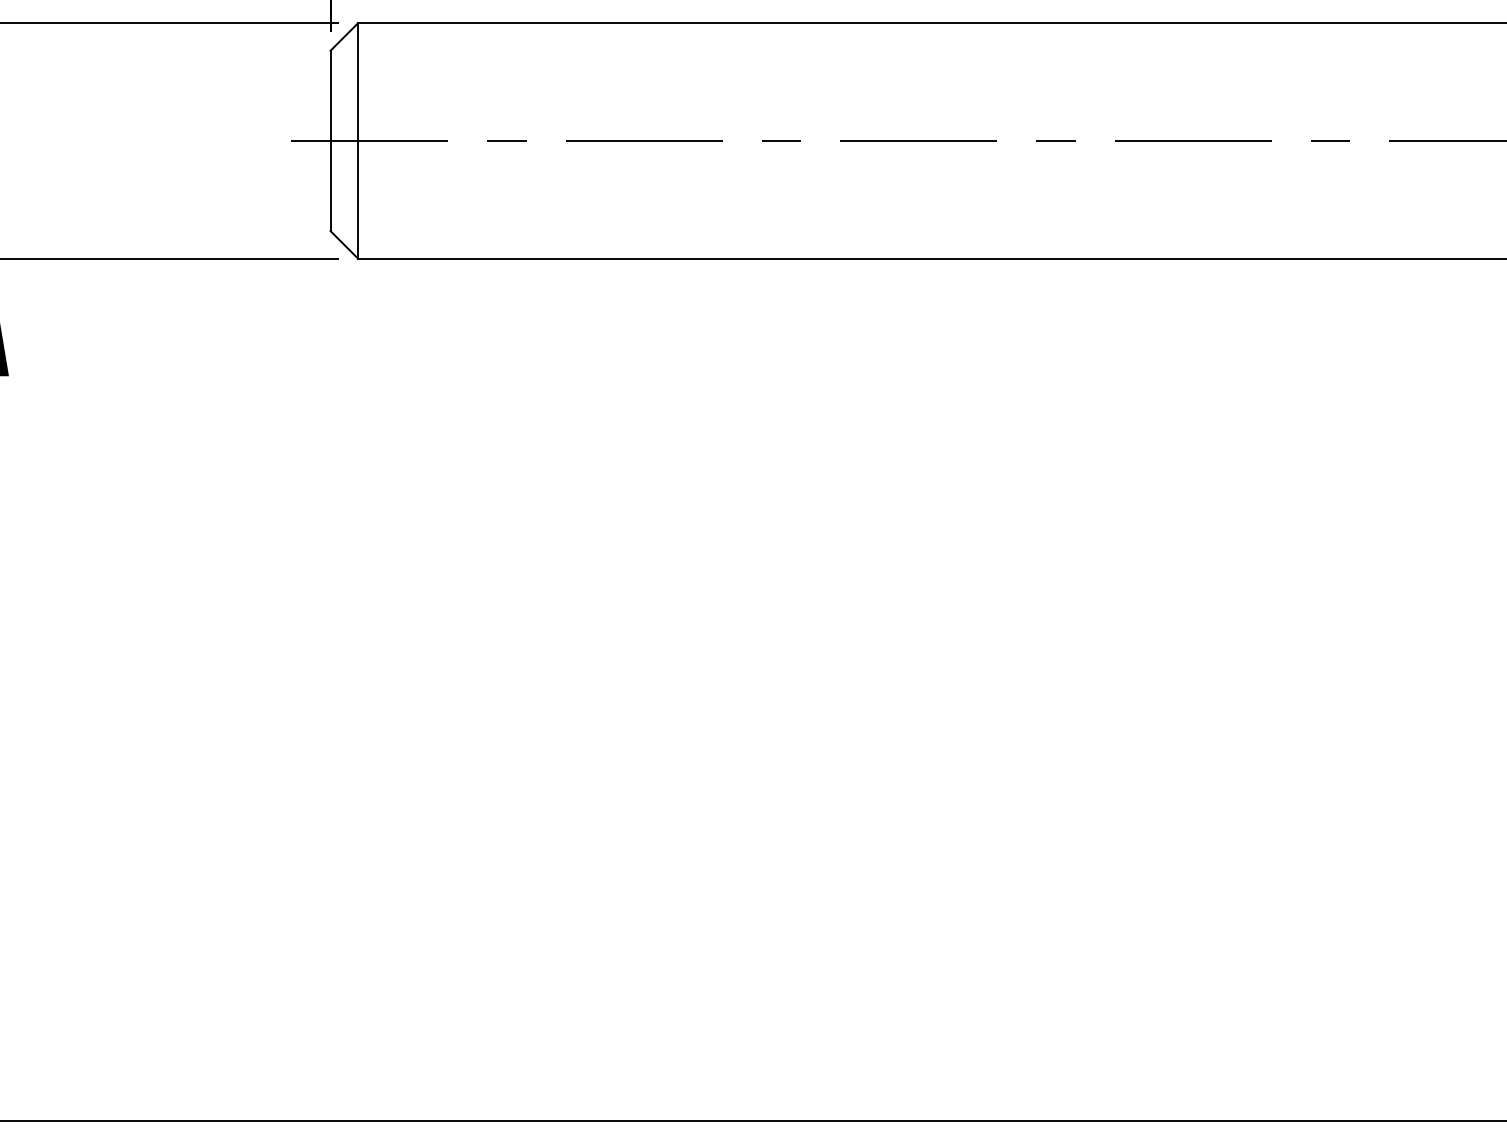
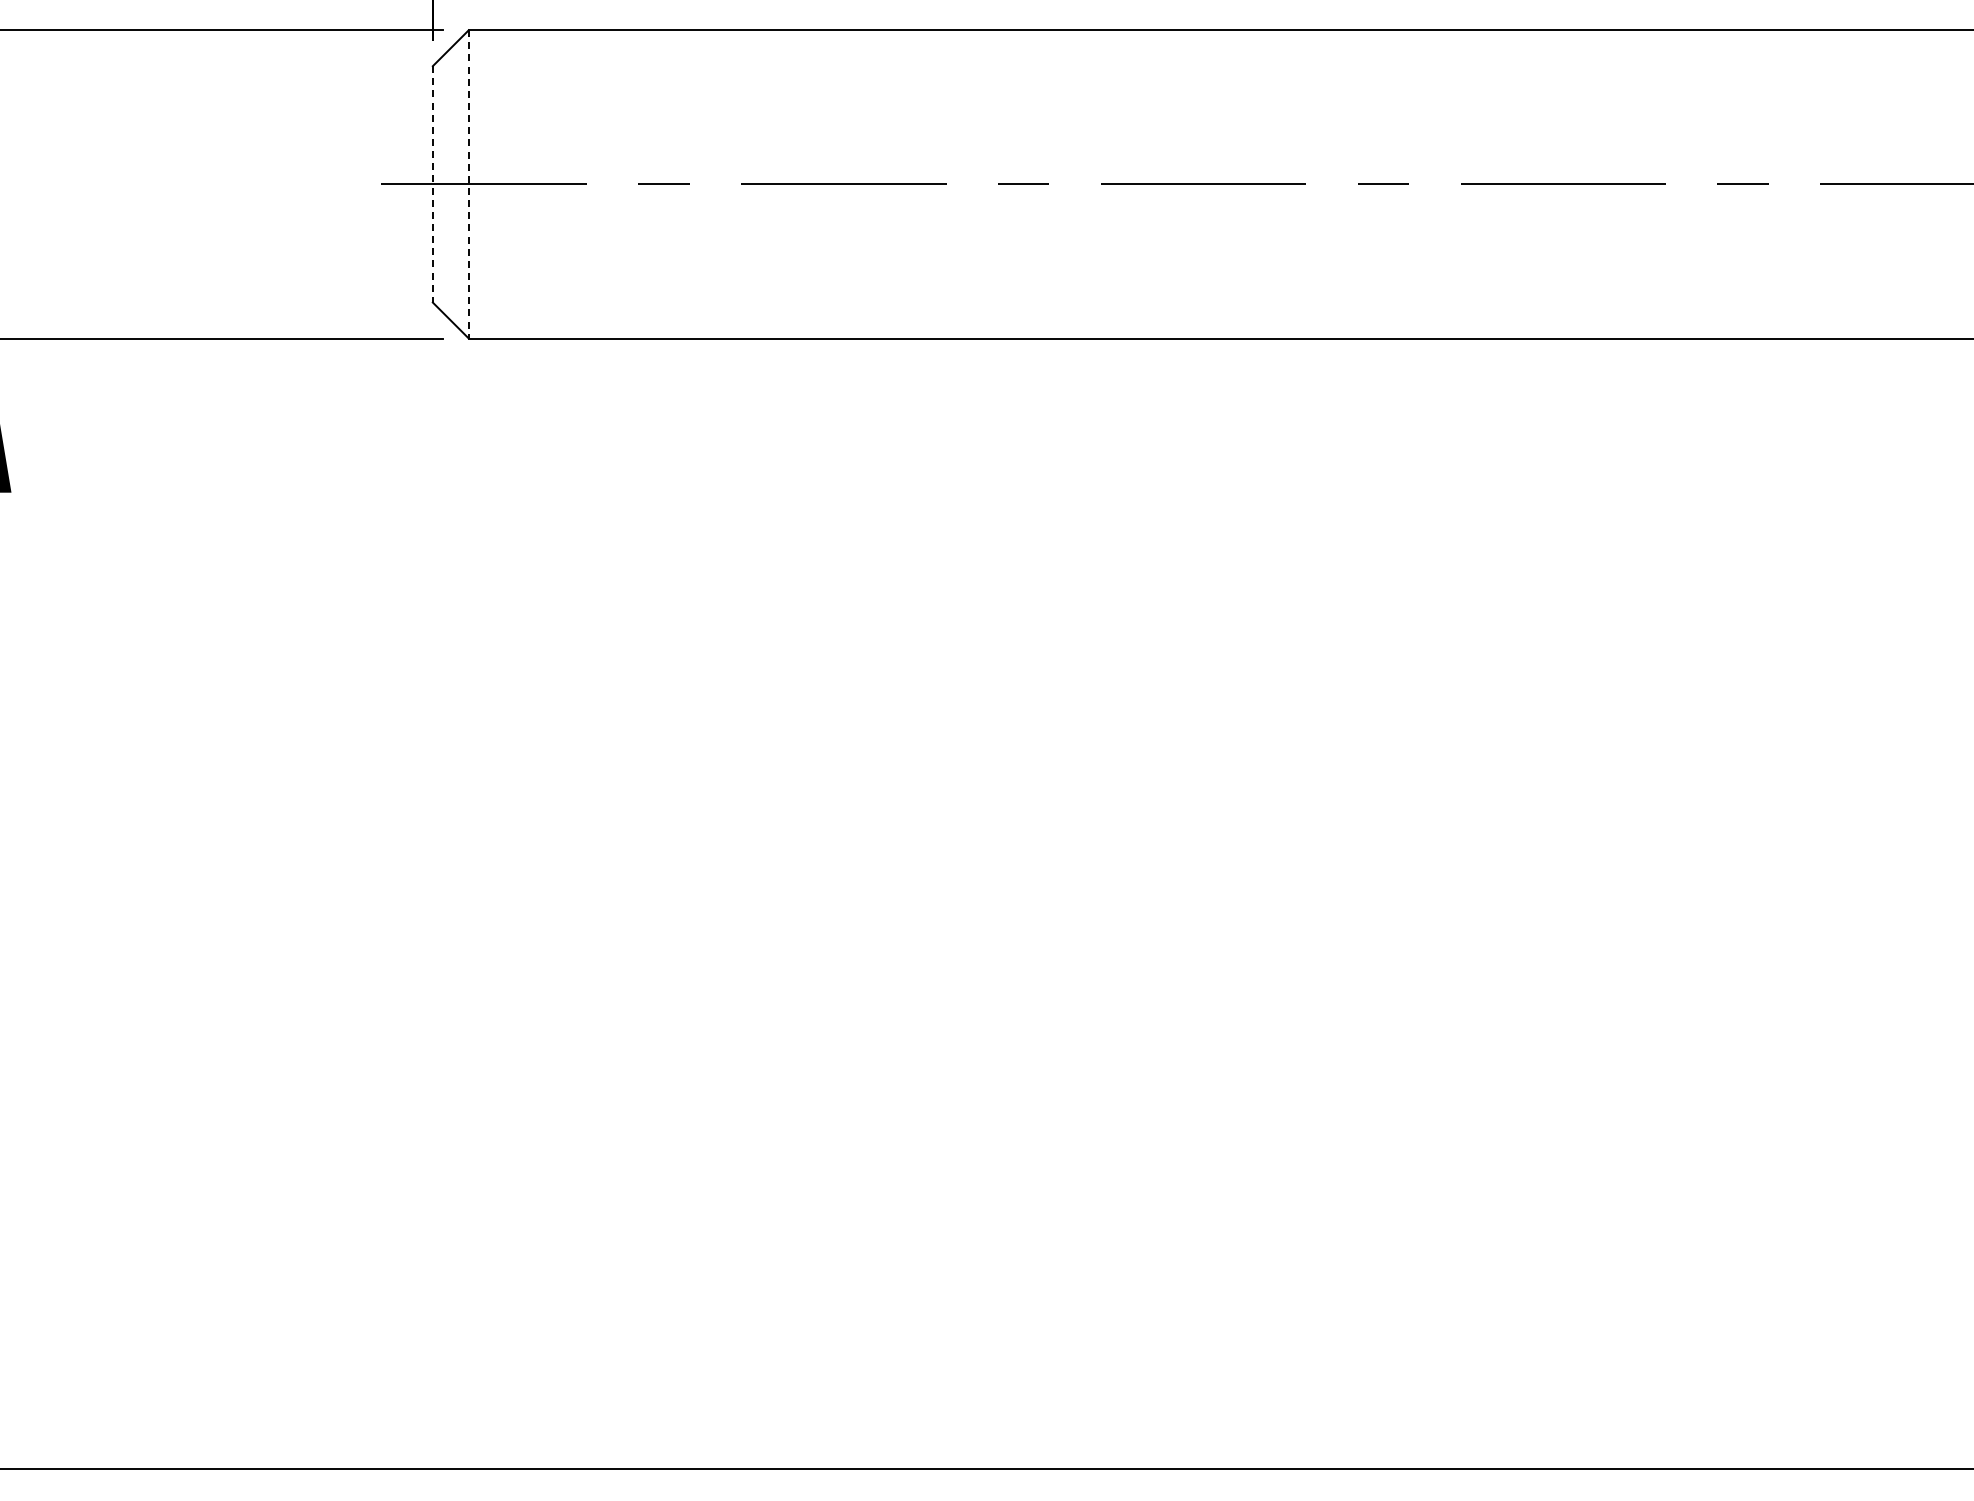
line: (330, 141) -> (432, 184), solid -> dashed
line: (357, 141) -> (468, 184), solid -> dashed

